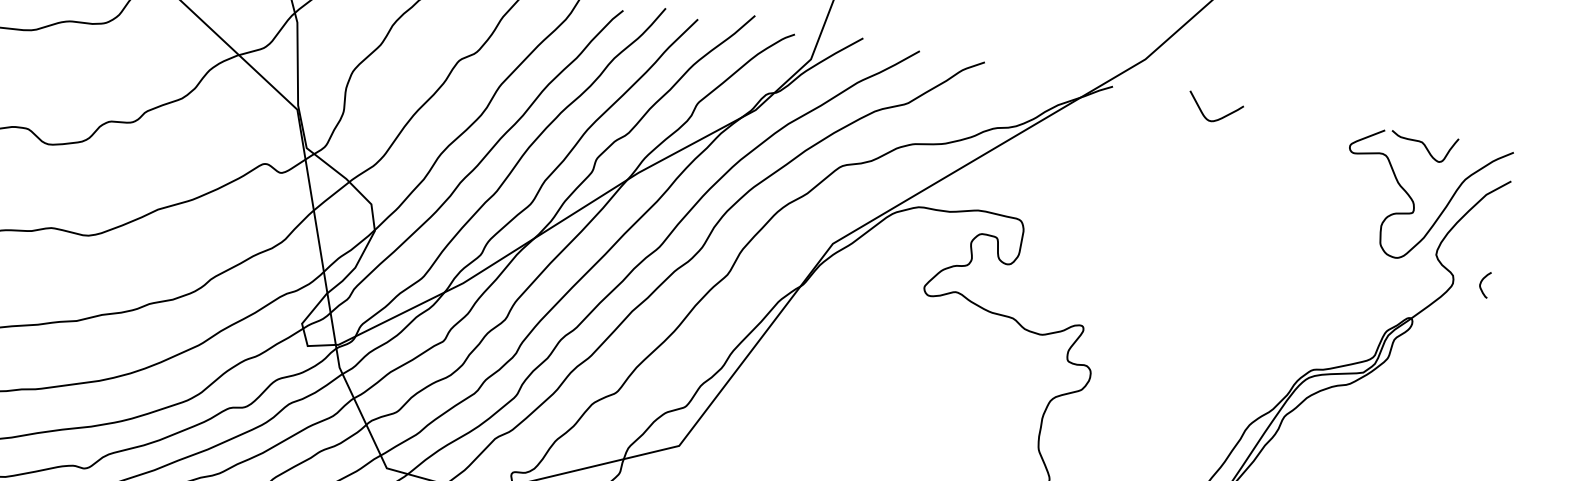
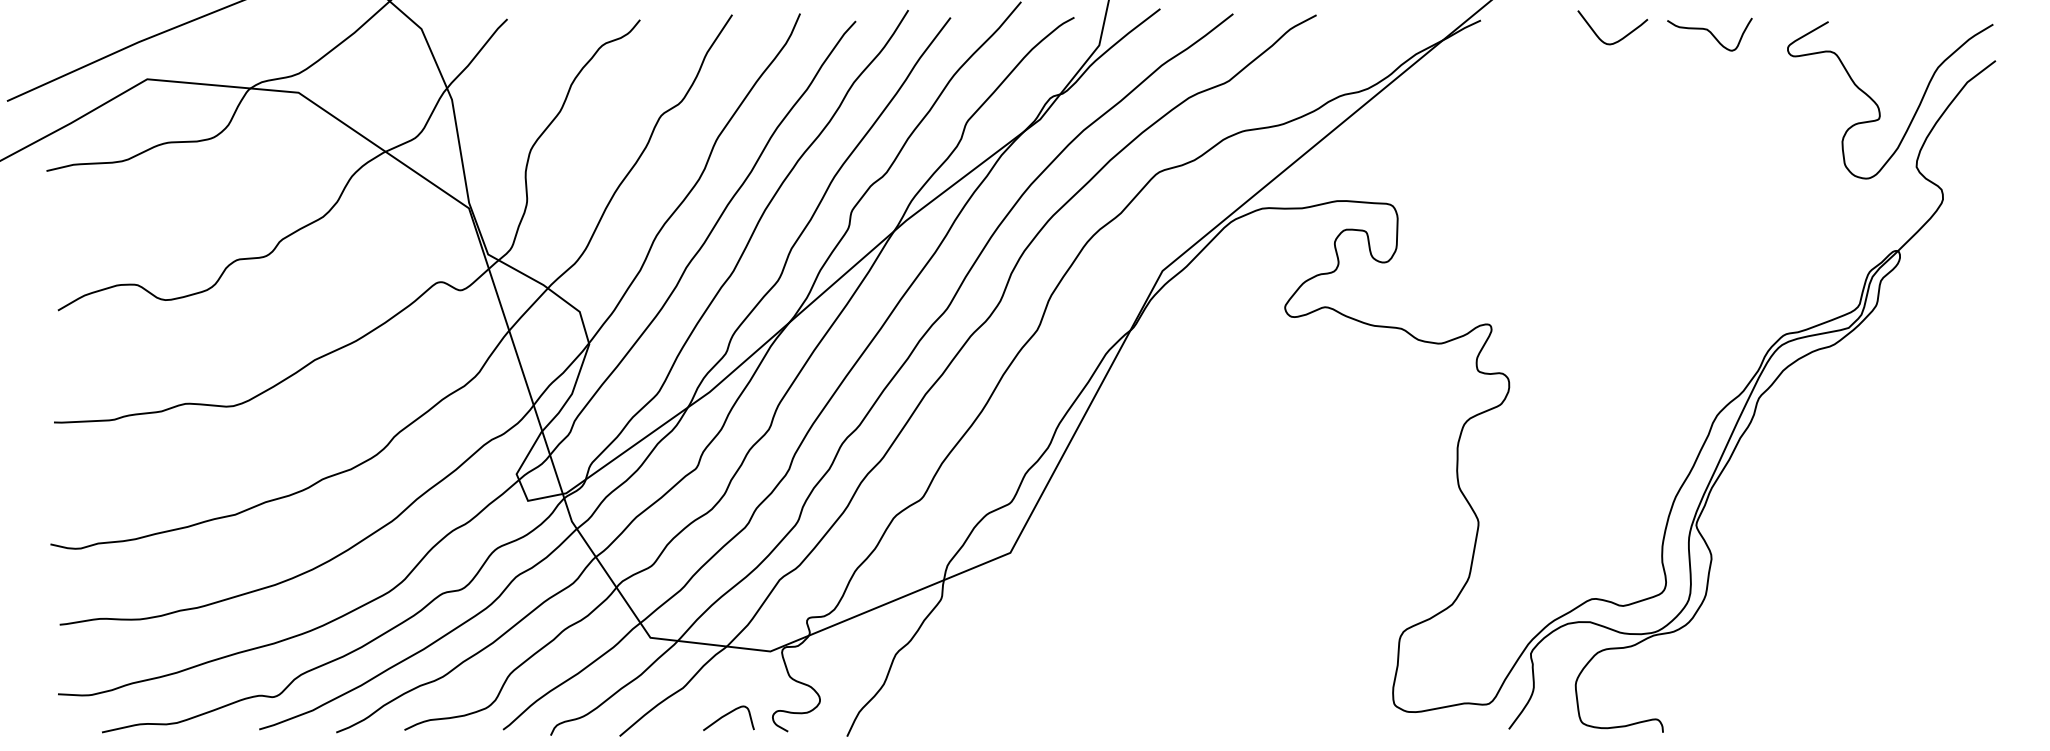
curve: (1424, 145) -> (1710, 33), moved
curve: (1481, 283) -> (1978, 194), removed

